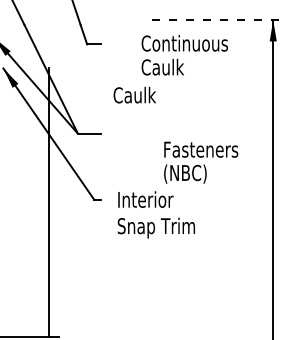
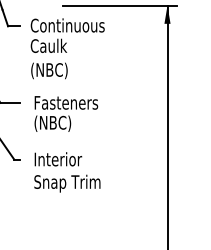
line: (218, 20) -> (120, 5), dashed -> solid
text: (184, 55) -> (67, 35), moved
text: (134, 95) -> (48, 70), Caulk -> (NBC)
text: (201, 162) -> (66, 113), moved

